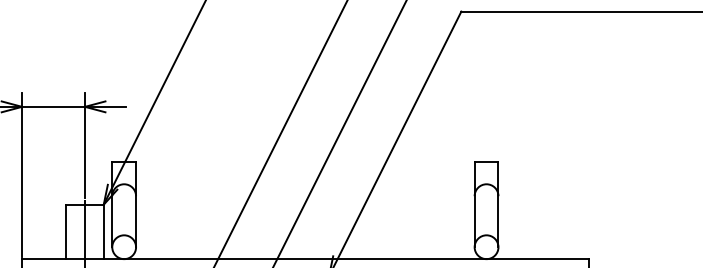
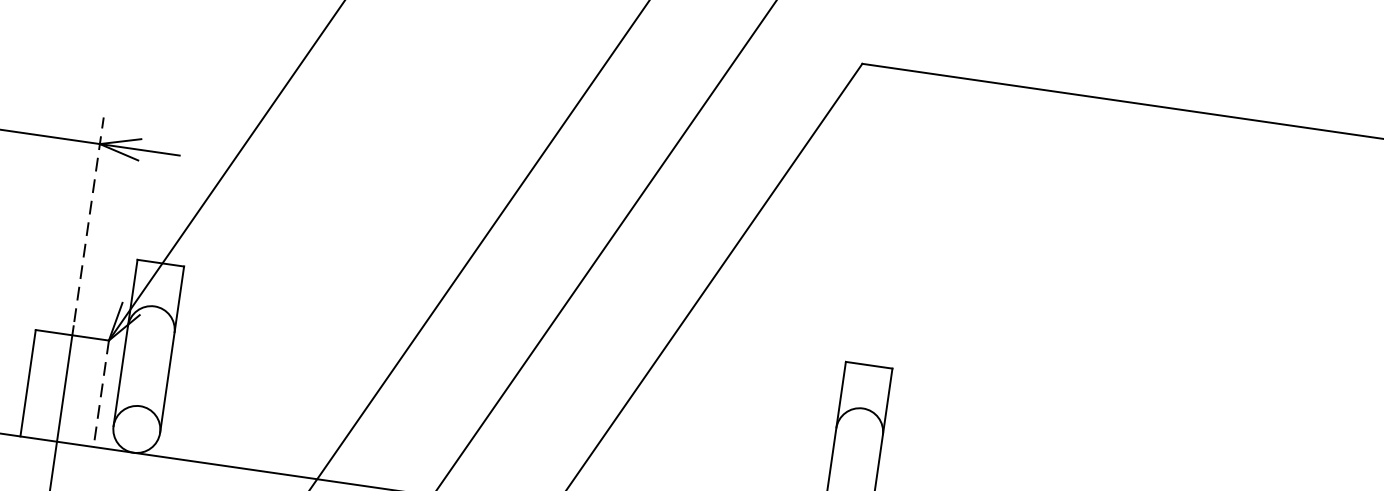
line: (85, 145) -> (89, 219), solid -> dashed
line: (103, 232) -> (100, 394), solid -> dashed

